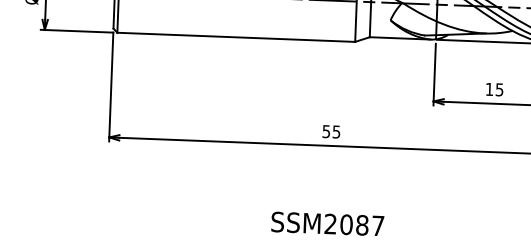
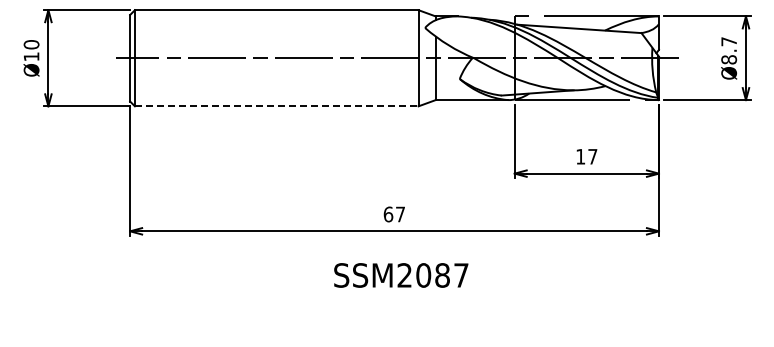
line: (236, 37) -> (276, 106), solid -> dashed
text: (499, 89) -> (592, 156), 15 -> 17
text: (330, 131) -> (393, 214), 55 -> 67
text: (327, 224) -> (401, 275), moved

